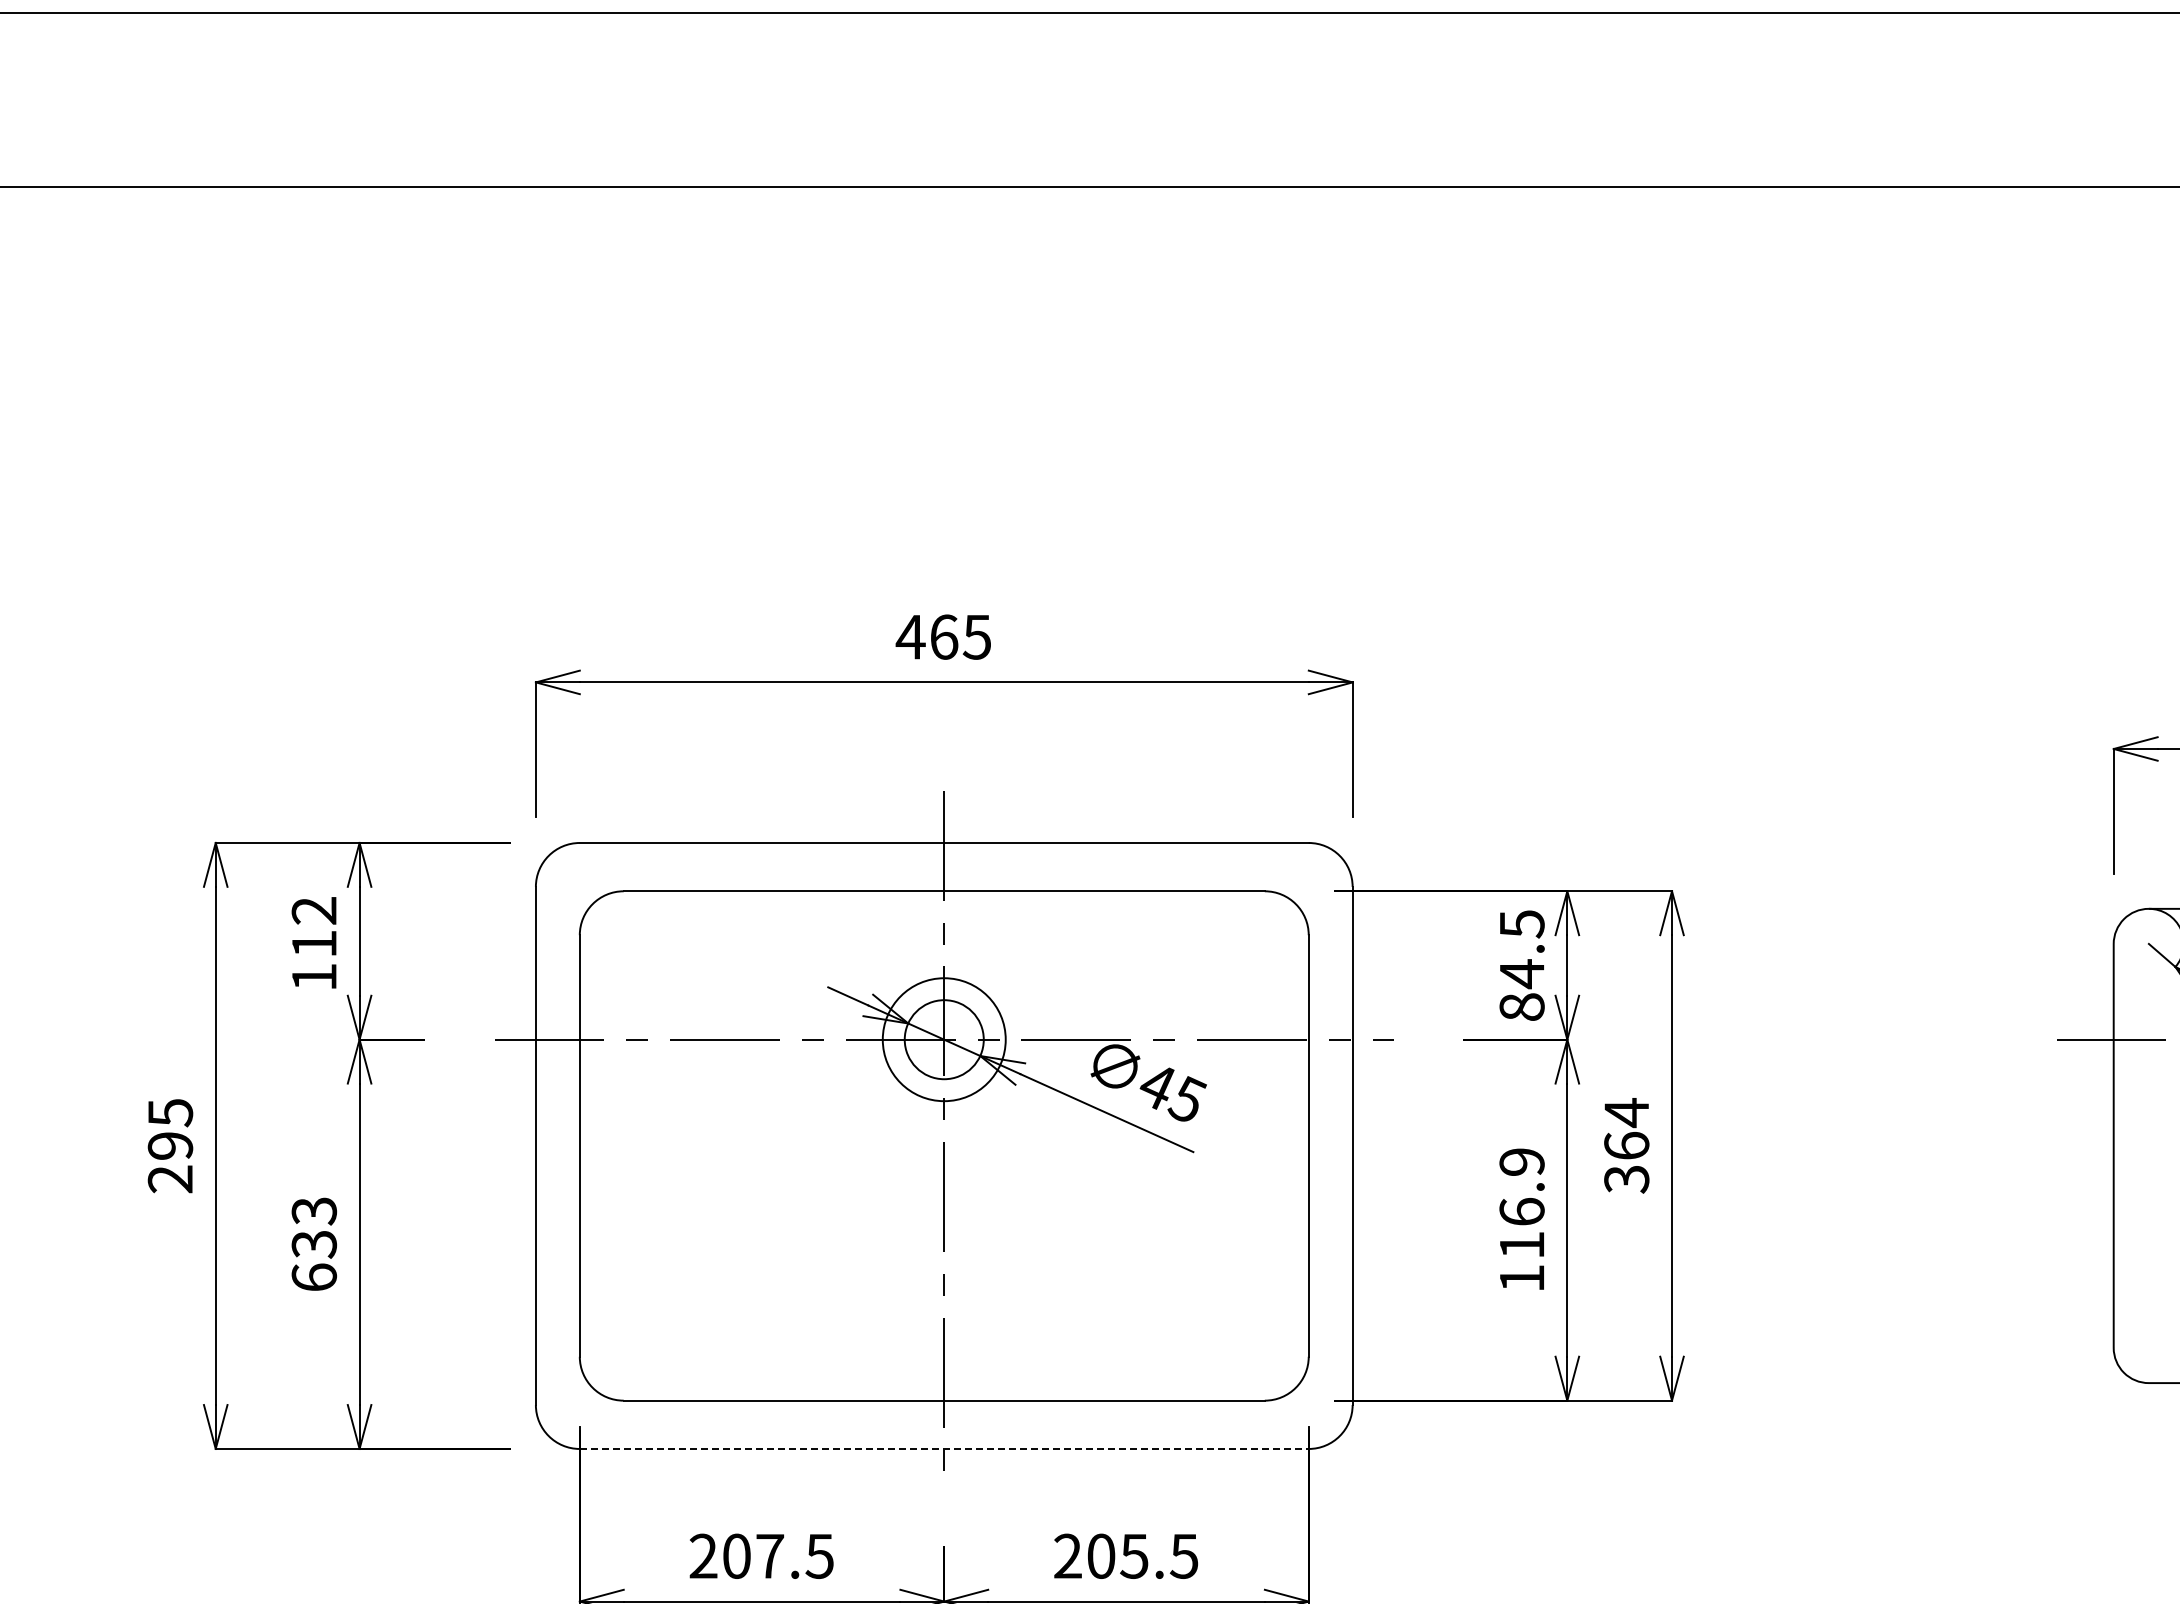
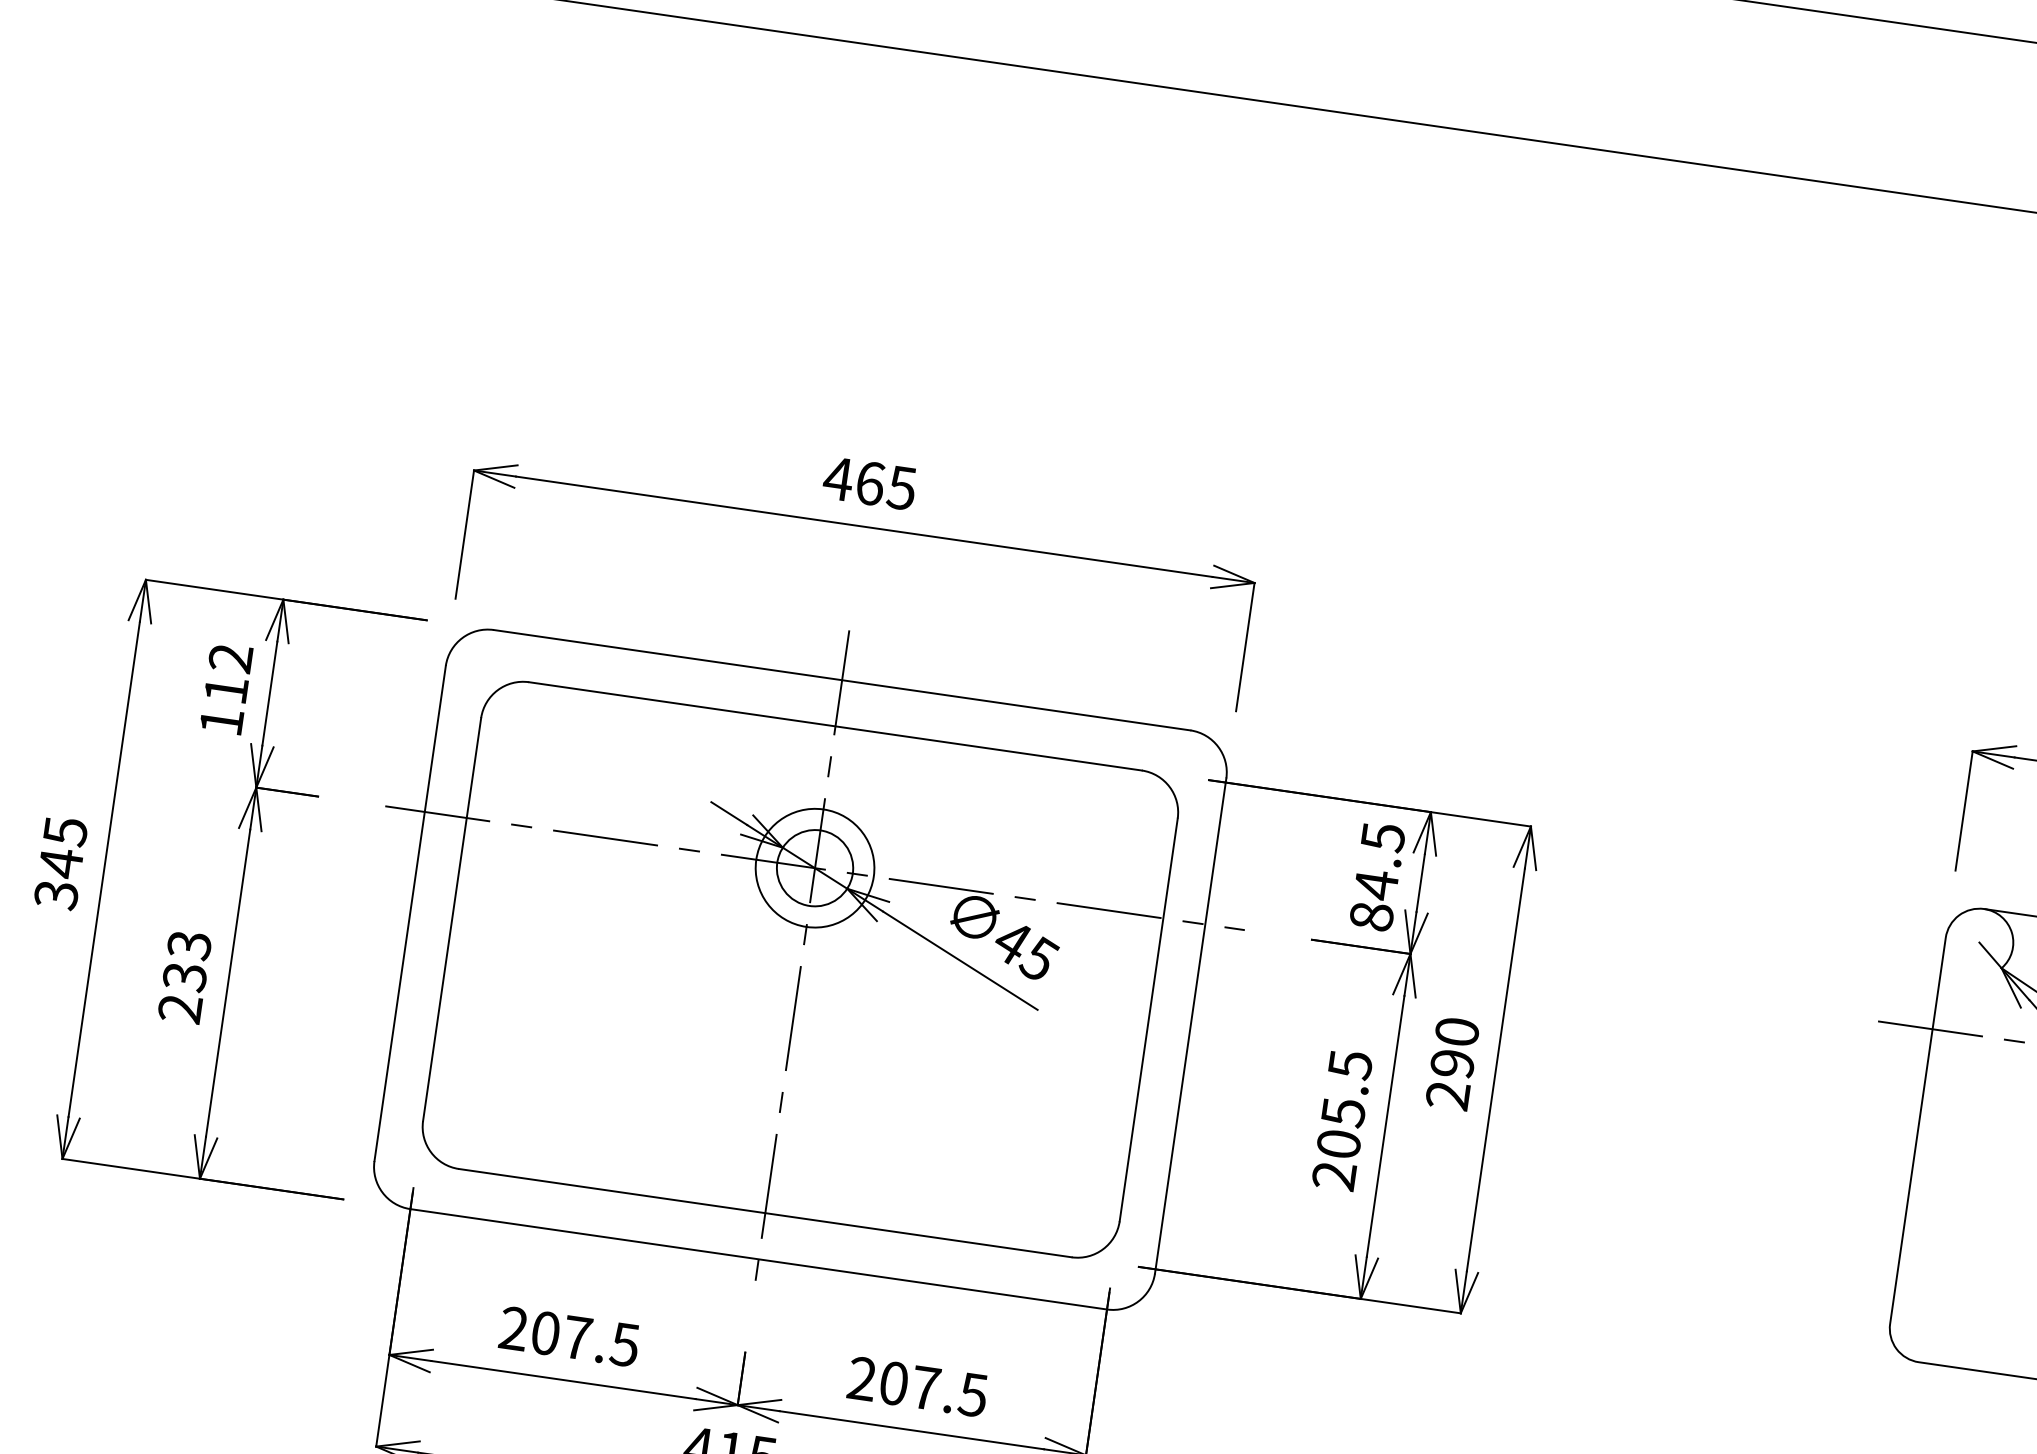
text: (1626, 1145) -> (1452, 1063), 364 -> 290
text: (170, 1162) -> (58, 878), 295 -> 345
text: (1521, 1220) -> (1341, 1120), 116.9 -> 205.5
text: (314, 1277) -> (180, 1008), 633 -> 233
line: (944, 1448) -> (758, 1258), dashed -> solid
text: (1134, 1556) -> (925, 1388), 205.5 -> 207.5

